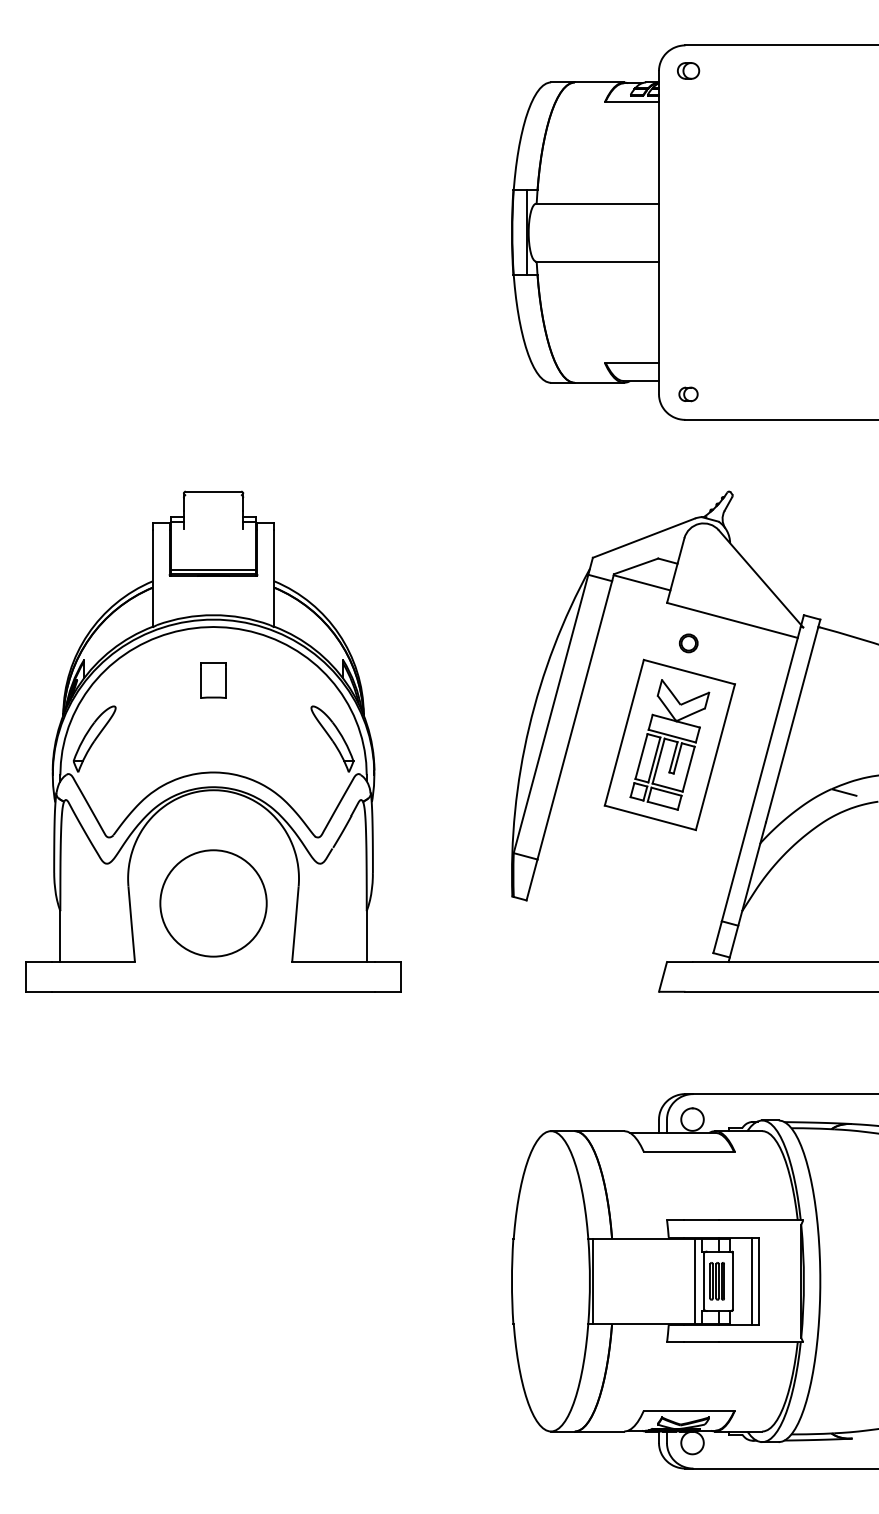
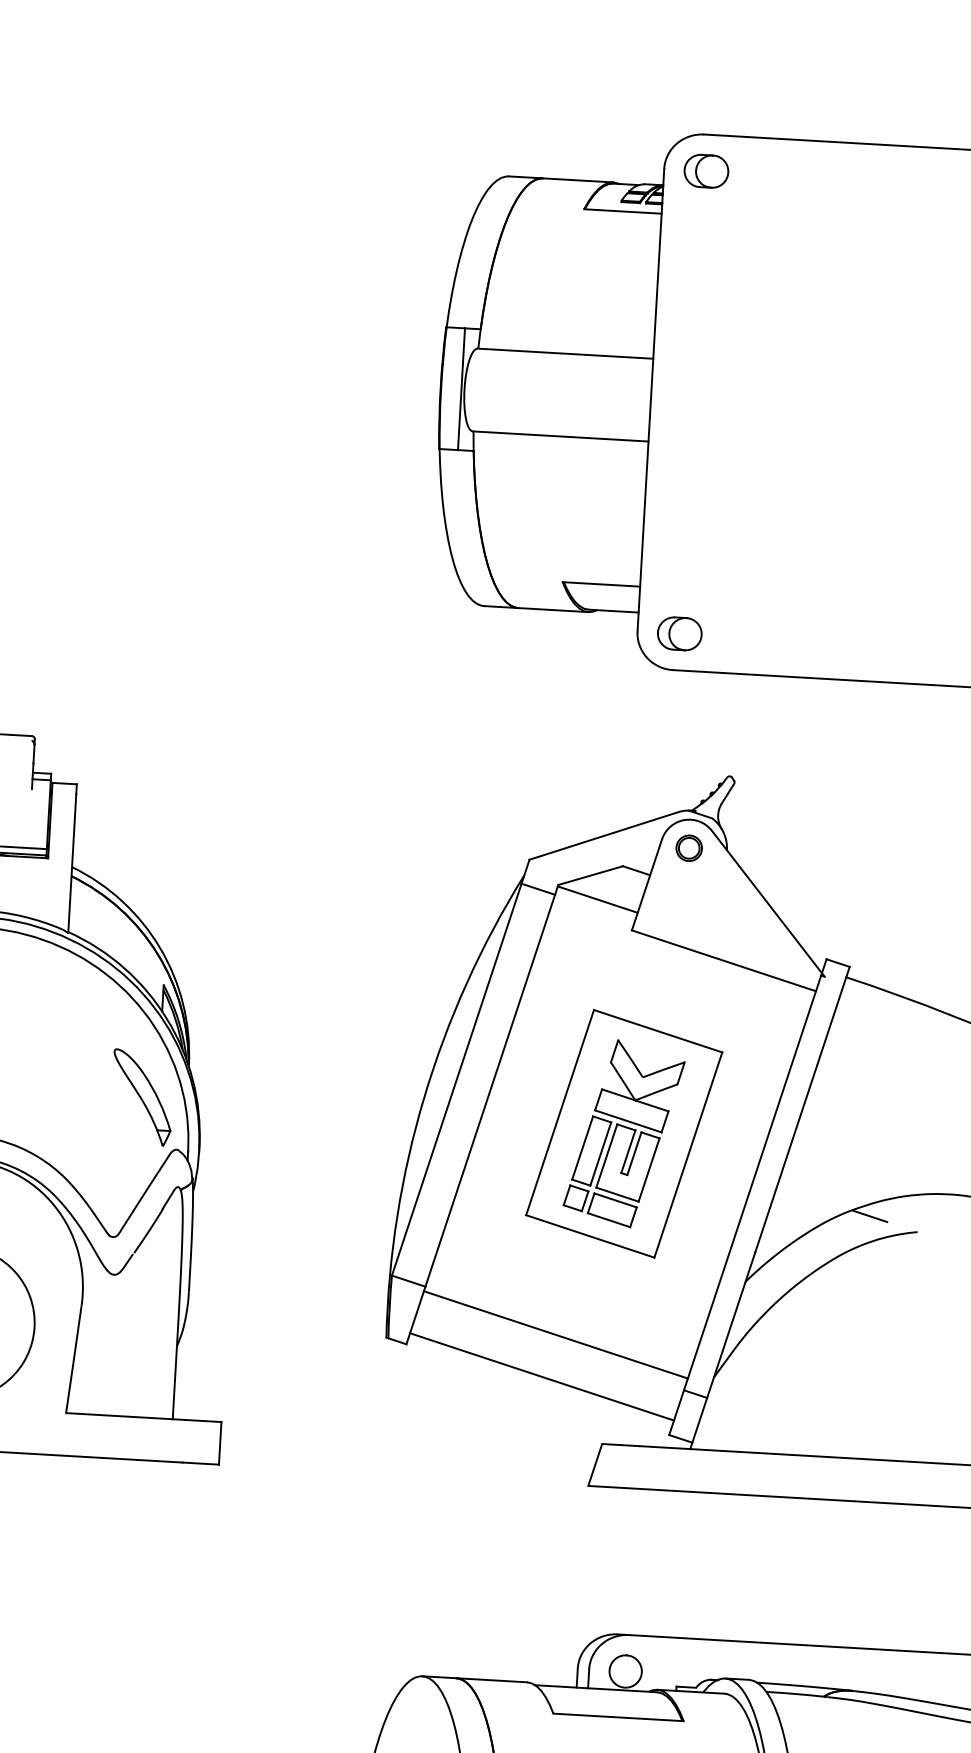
part: (688, 70) -> (706, 170), size x1.43
part: (688, 394) -> (679, 634), size x1.67
part: (688, 643) -> (688, 848), moved
line: (630, 887) -> (556, 1334), added
line: (622, 917) -> (542, 1376), added

